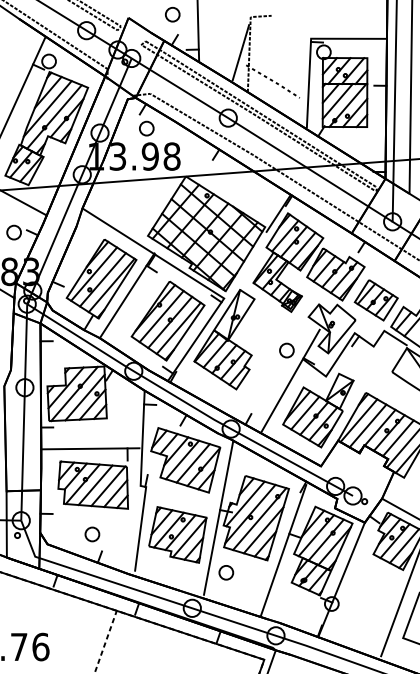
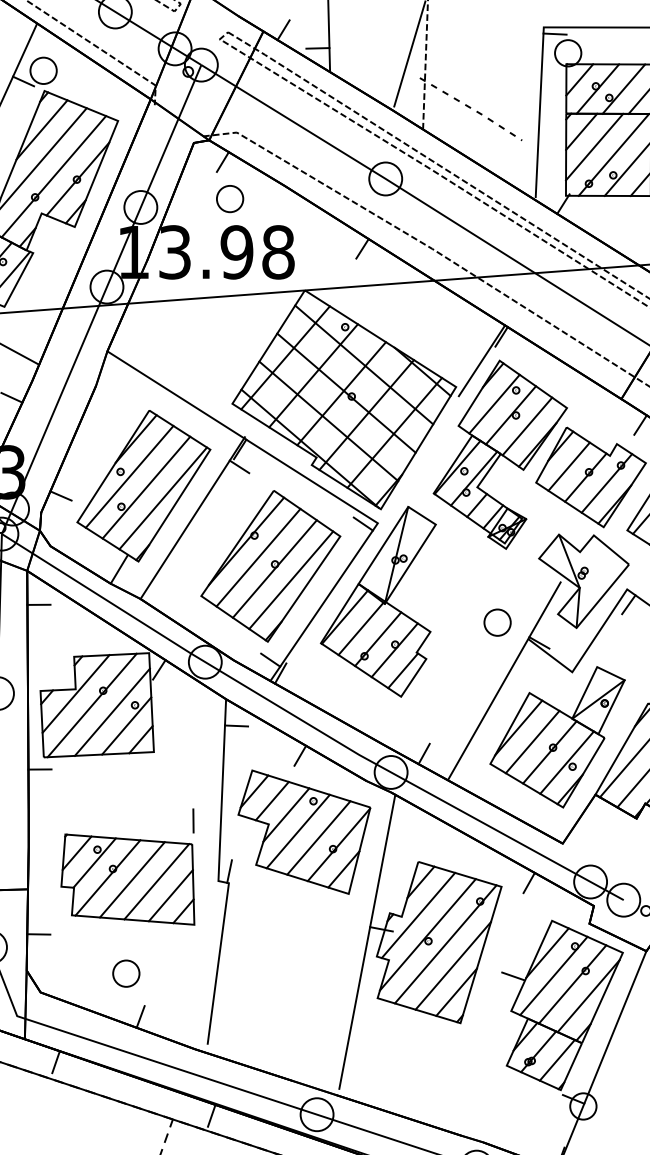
line: (90, 448) -> (122, 809), removed
part: (177, 534) -> (288, 973), removed
line: (283, 550) -> (491, 1004), removed
part: (226, 572) -> (382, 1046), removed

